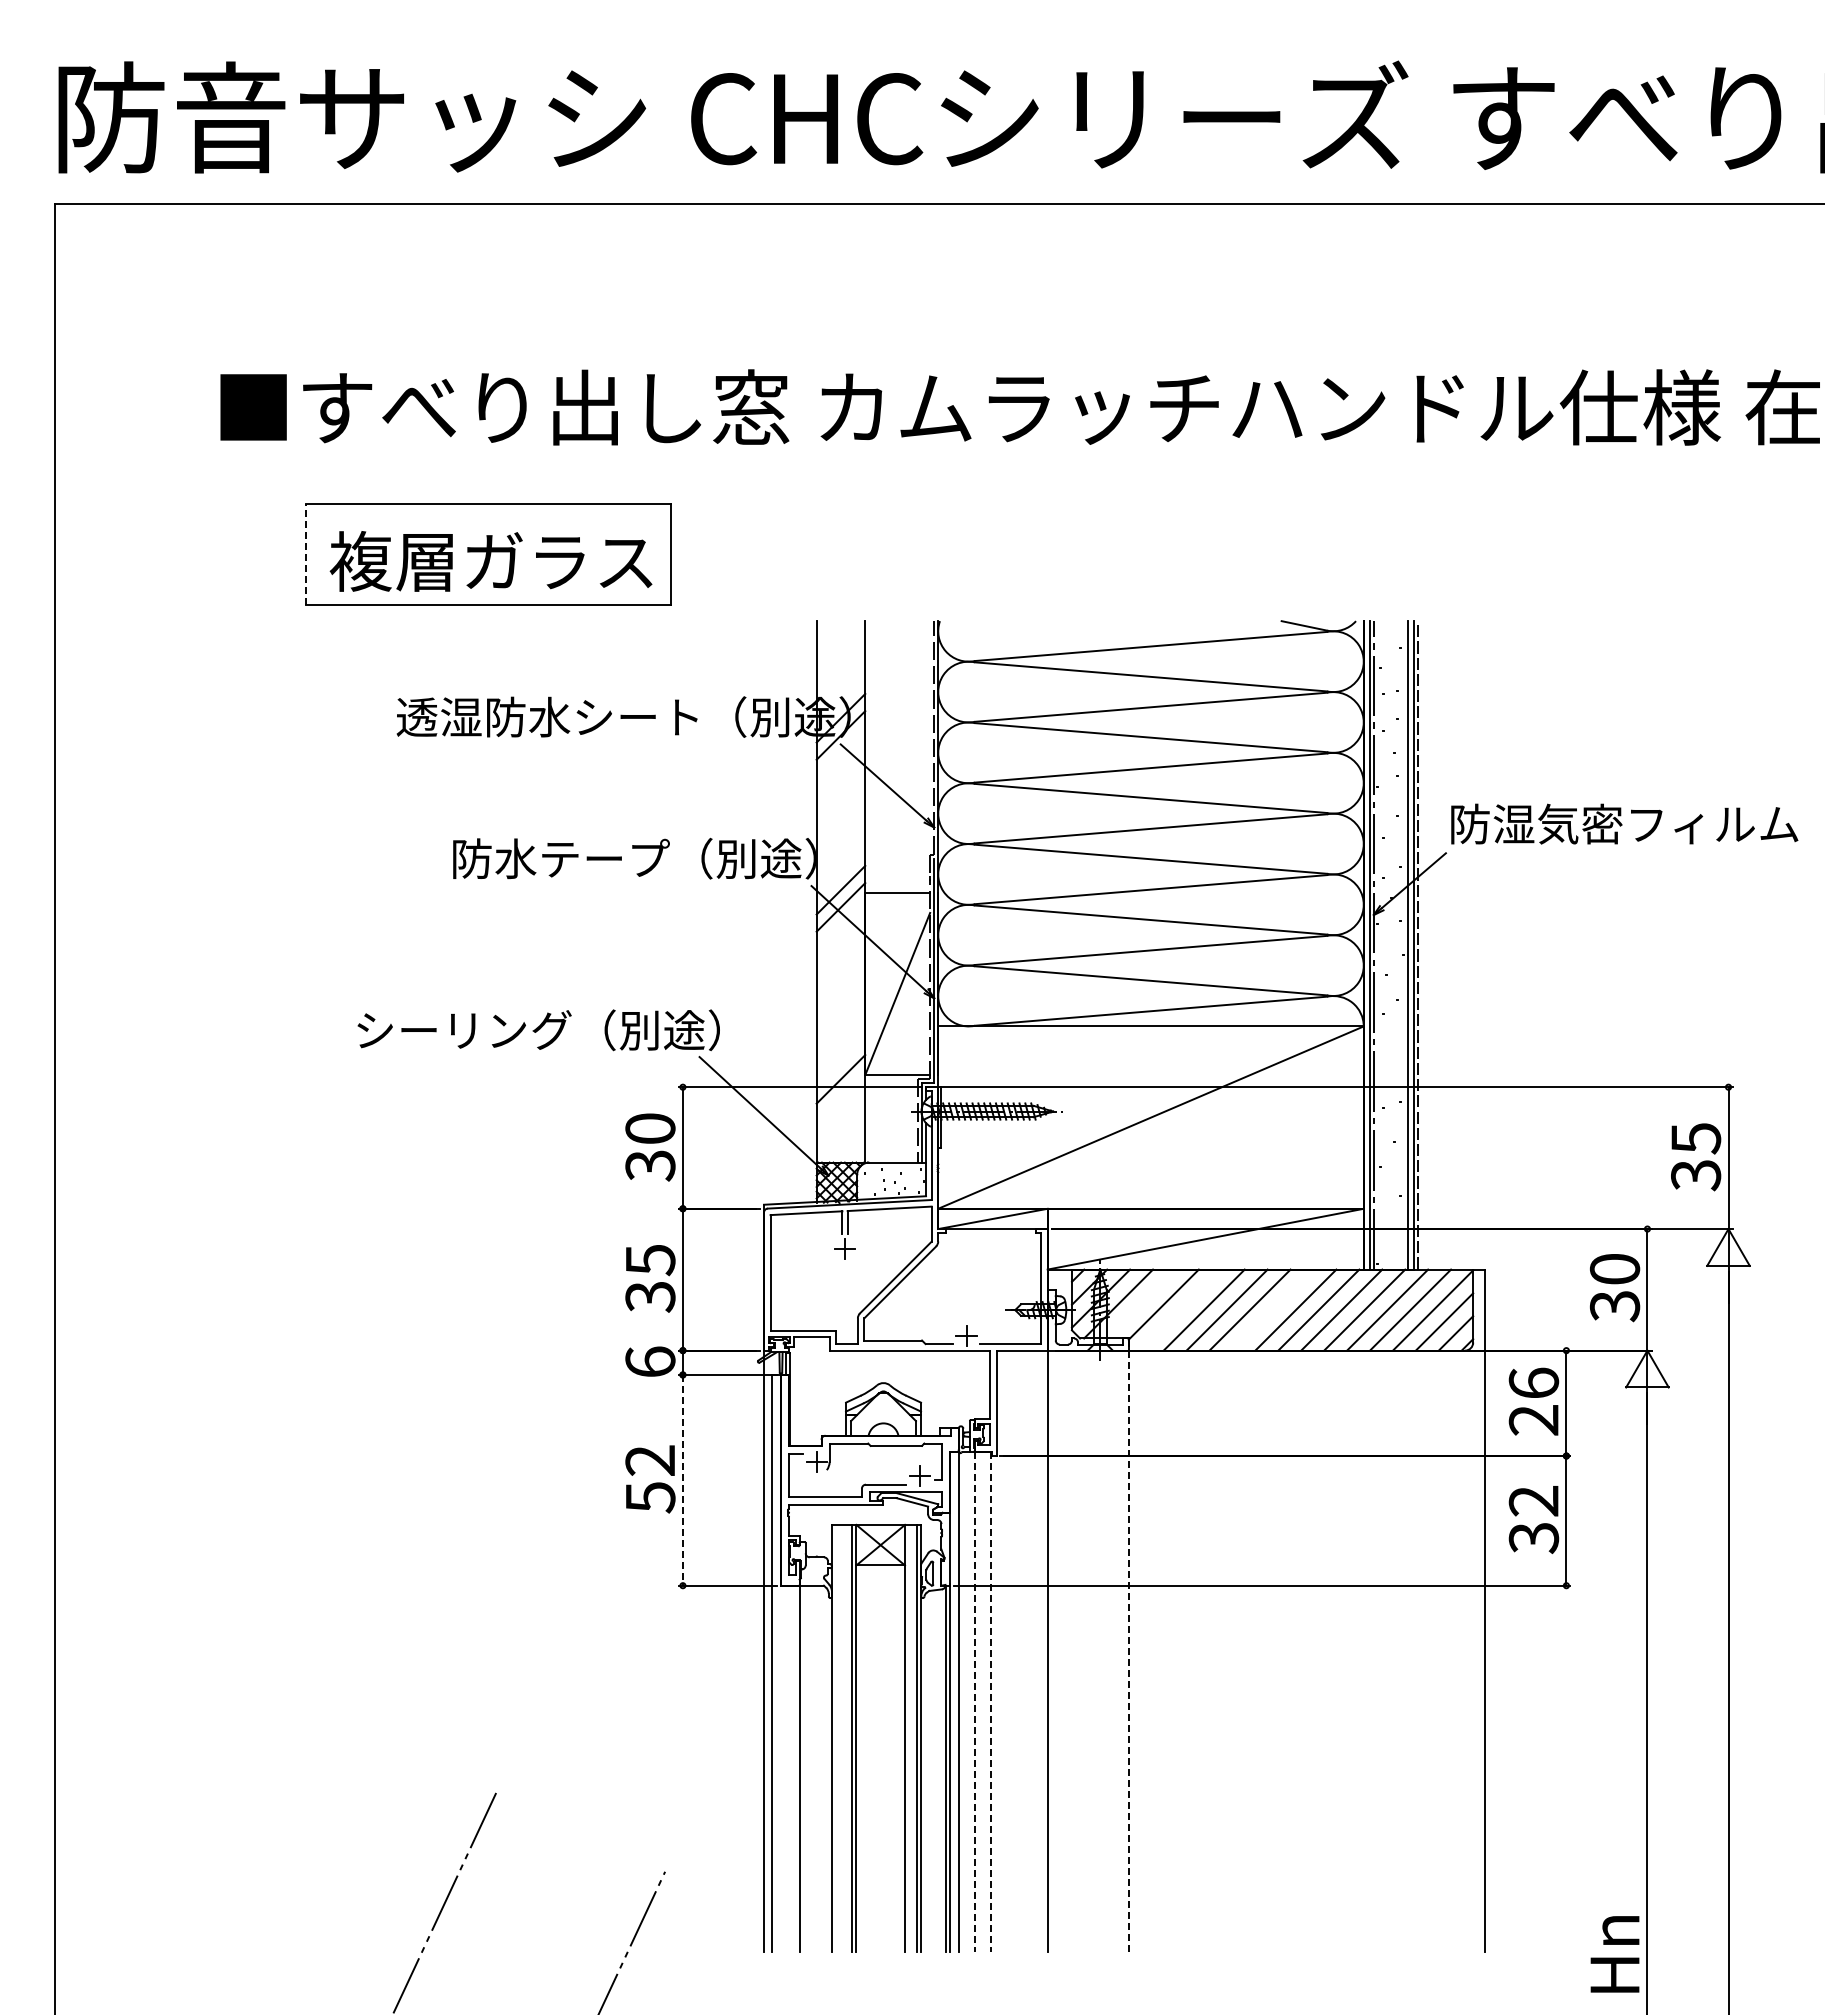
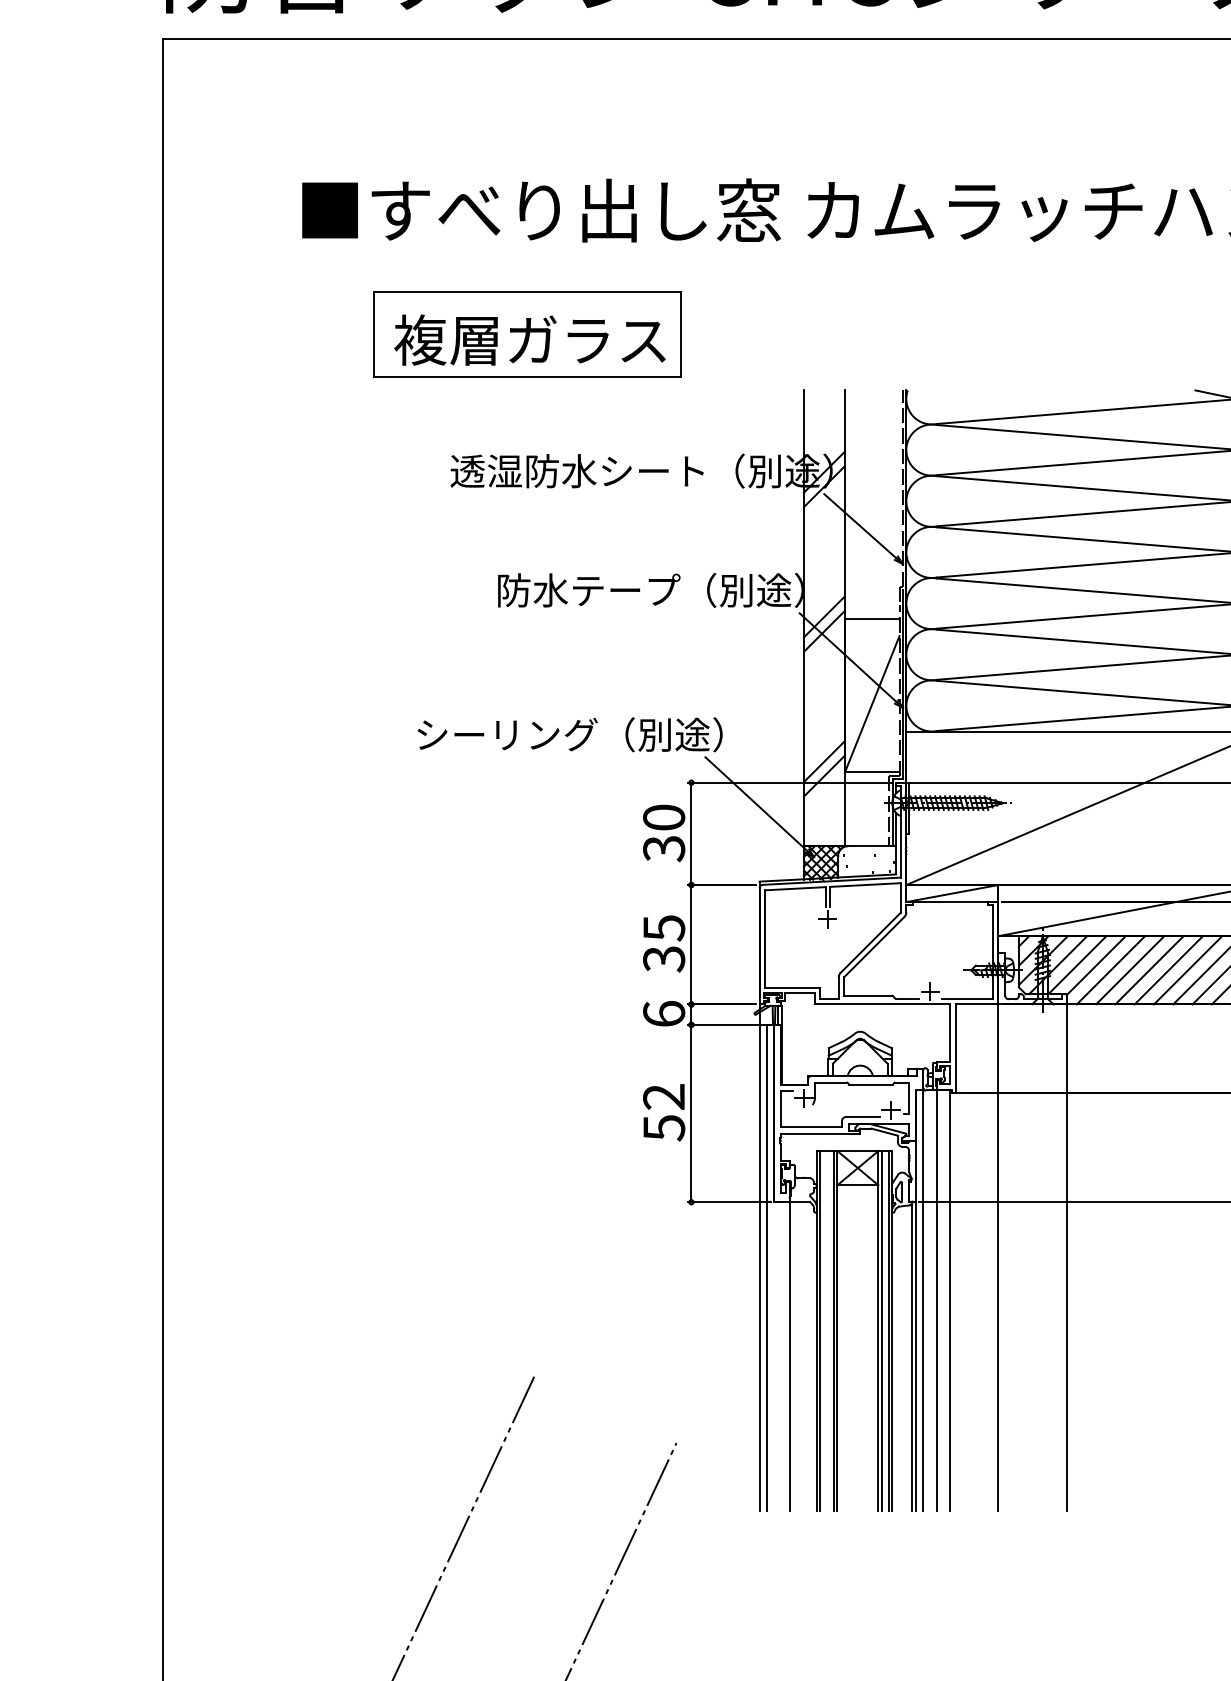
line: (306, 554) -> (374, 334), dashed -> solid
line: (840, 1061) -> (824, 761), added
line: (1141, 1303) -> (1077, 964), added
line: (1180, 1309) -> (1110, 969), added
line: (1272, 1309) -> (1187, 969), added
line: (682, 1480) -> (691, 1113), dashed -> solid
line: (1128, 1646) -> (1066, 1253), dashed -> solid
line: (974, 1702) -> (936, 1300), dashed -> solid
line: (990, 1702) -> (950, 1300), dashed -> solid
line: (836, 1738) -> (820, 1330), added
line: (909, 1738) -> (882, 1330), added

